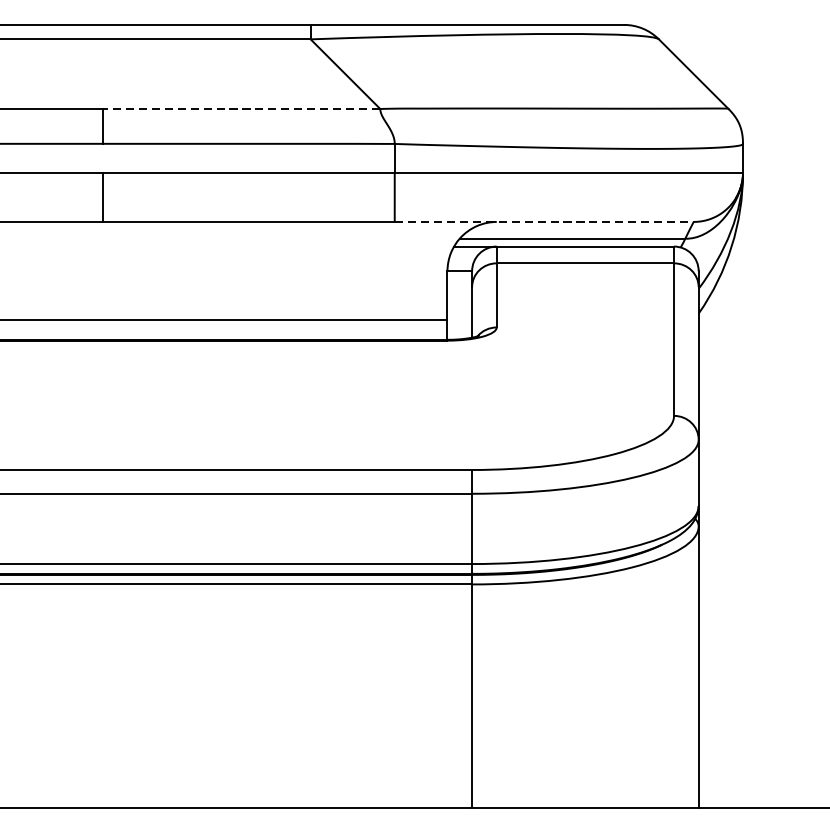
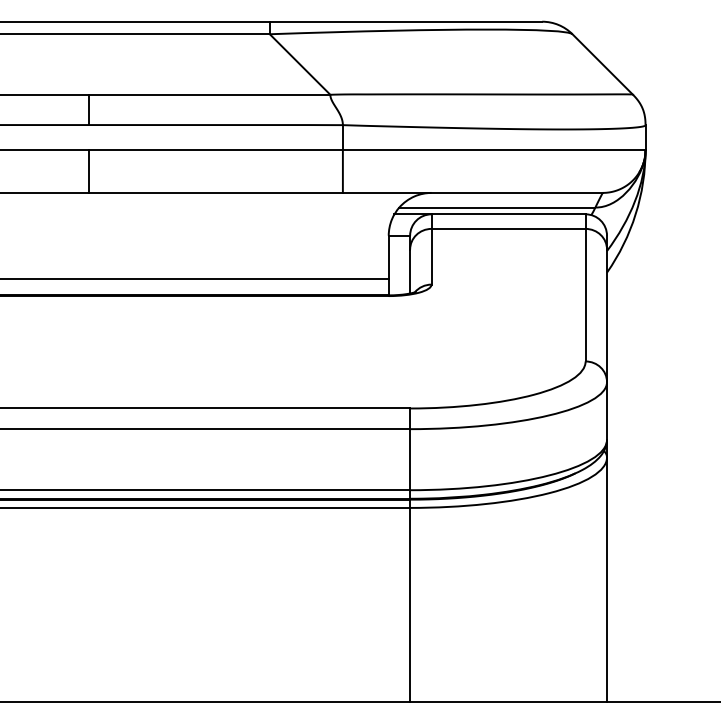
line: (241, 108) -> (209, 94), dashed -> solid
line: (543, 221) -> (472, 192), dashed -> solid

